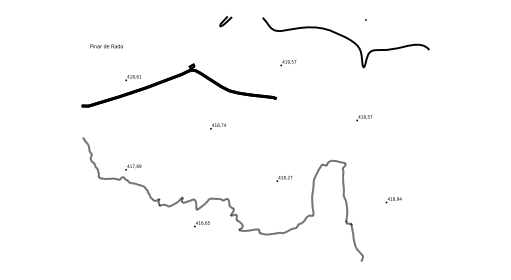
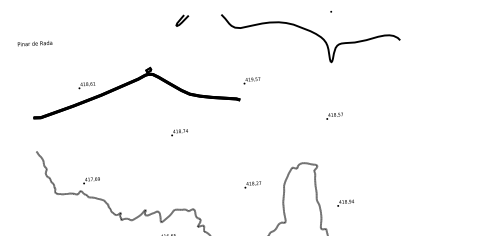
text: (106, 46) -> (34, 43), moved
text: (288, 63) -> (252, 81), moved
text: (393, 200) -> (345, 203), moved

